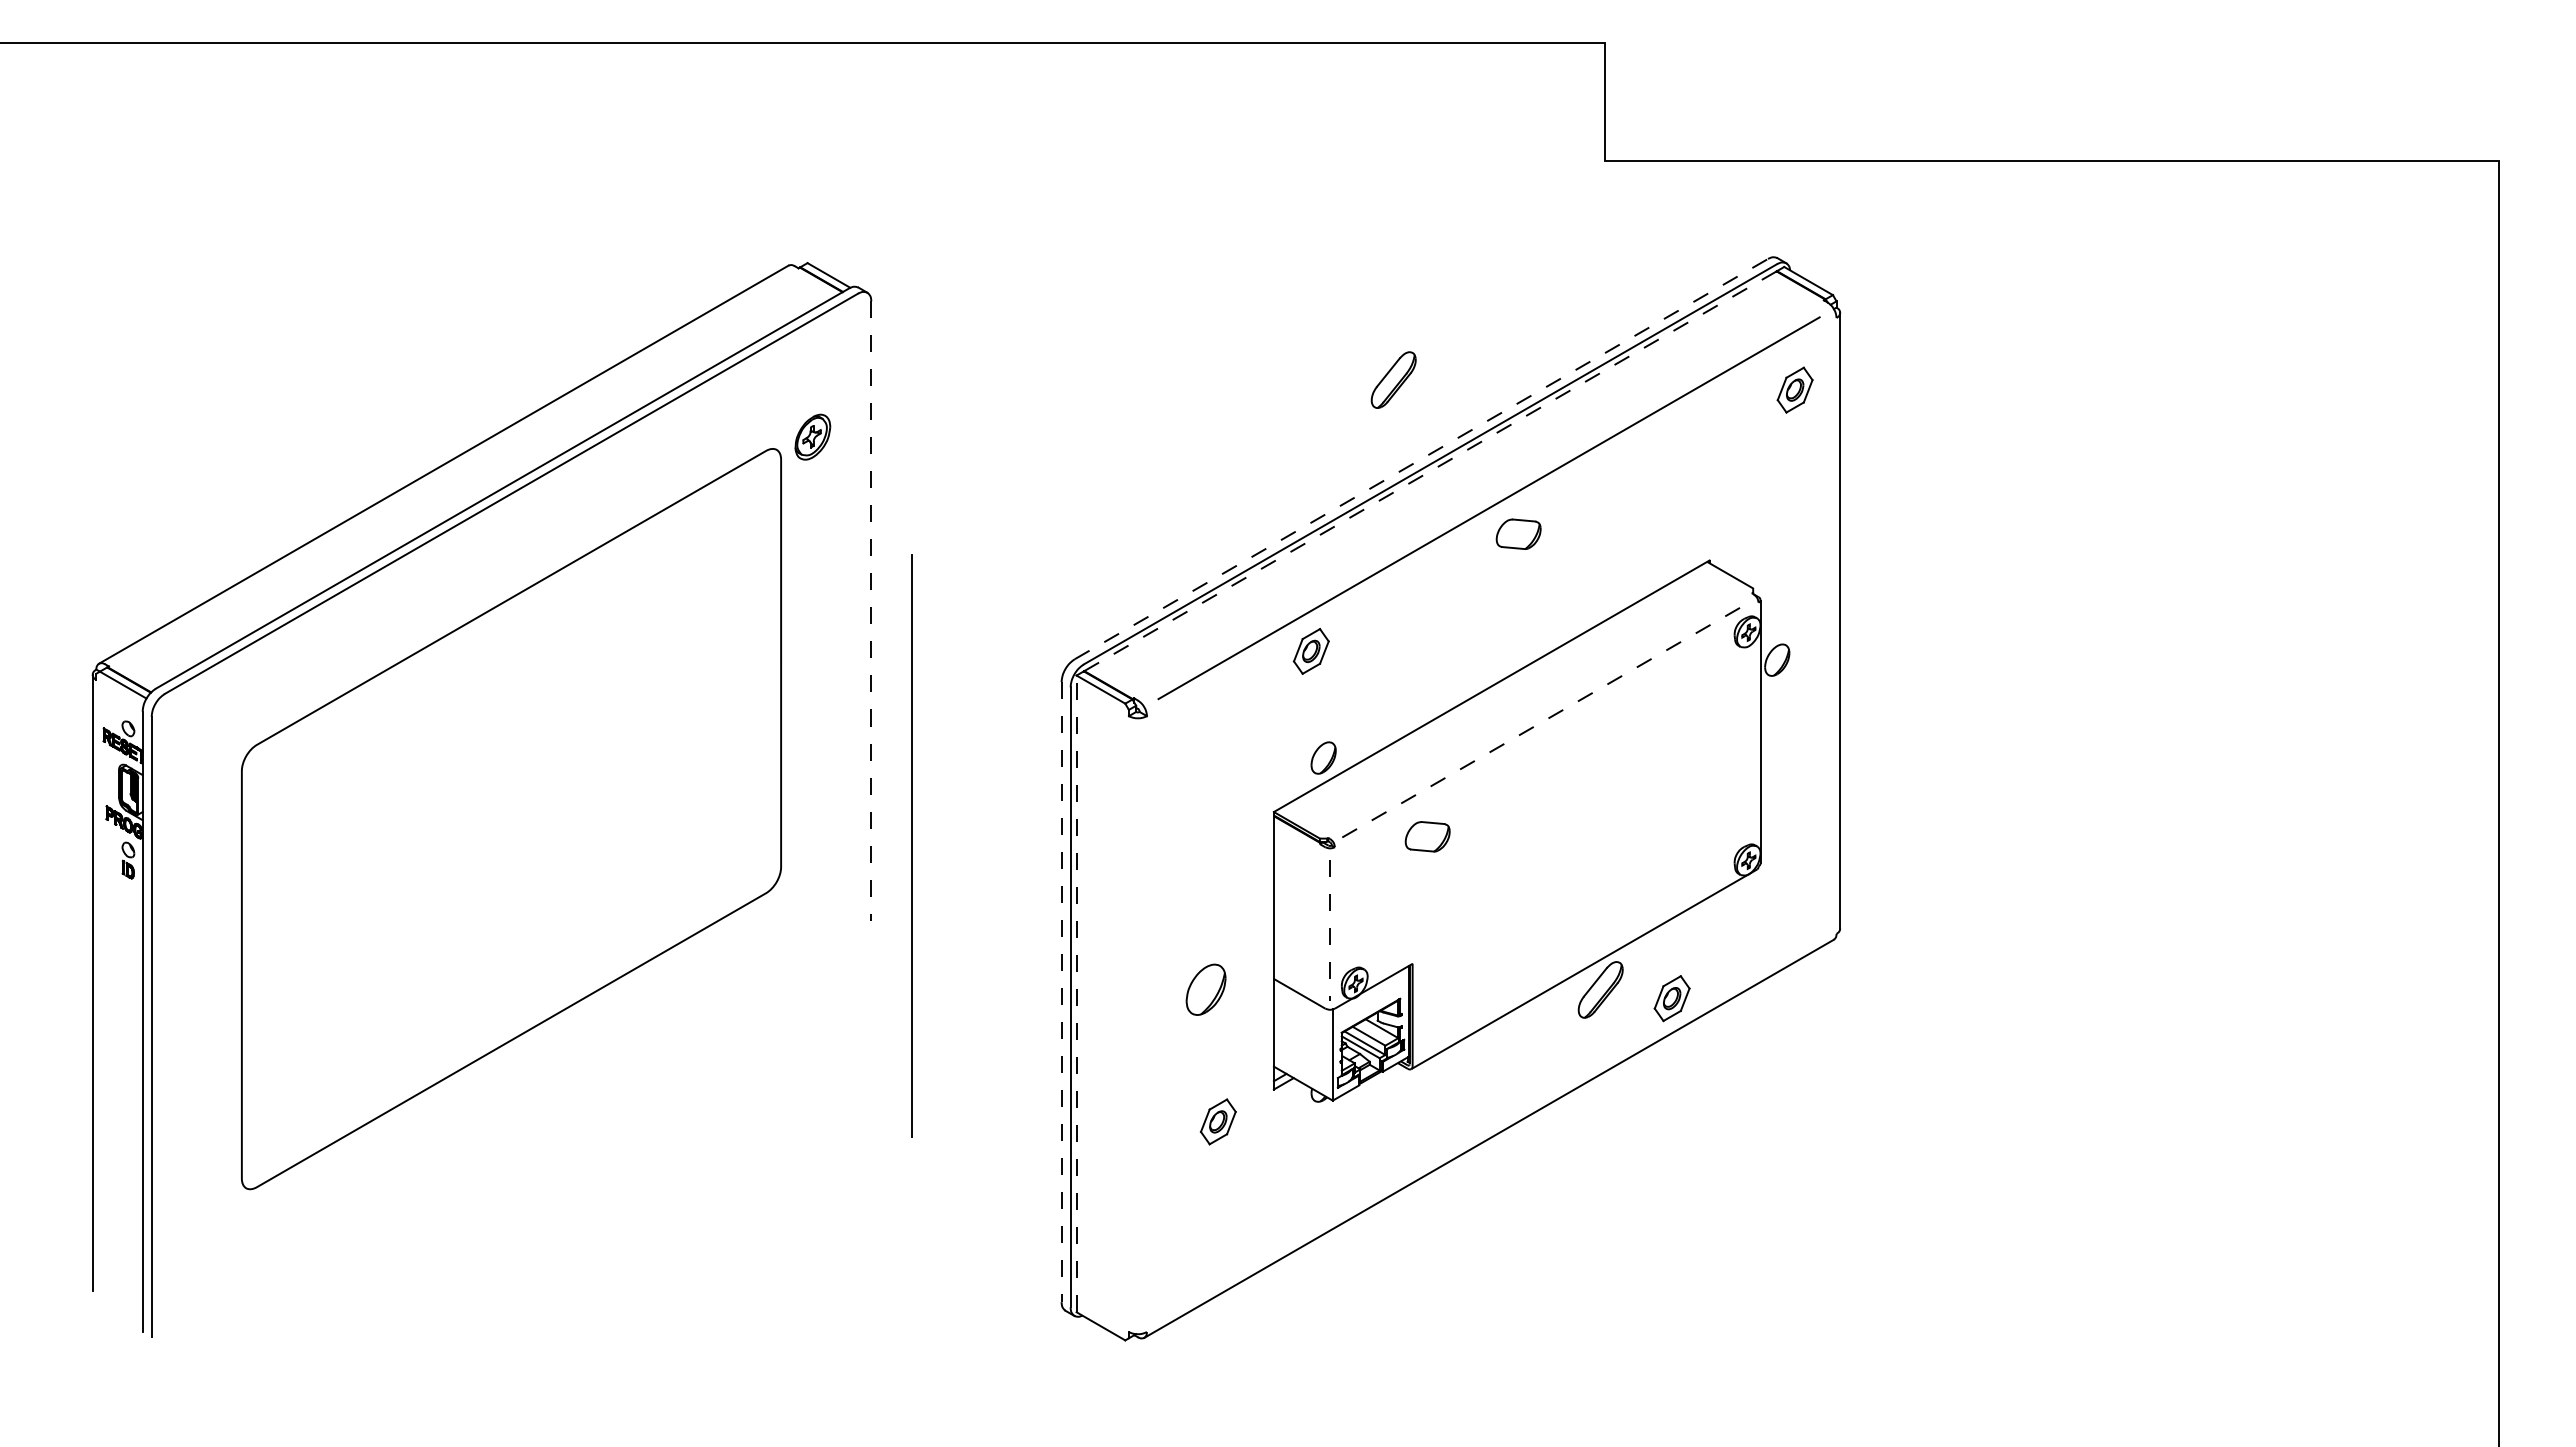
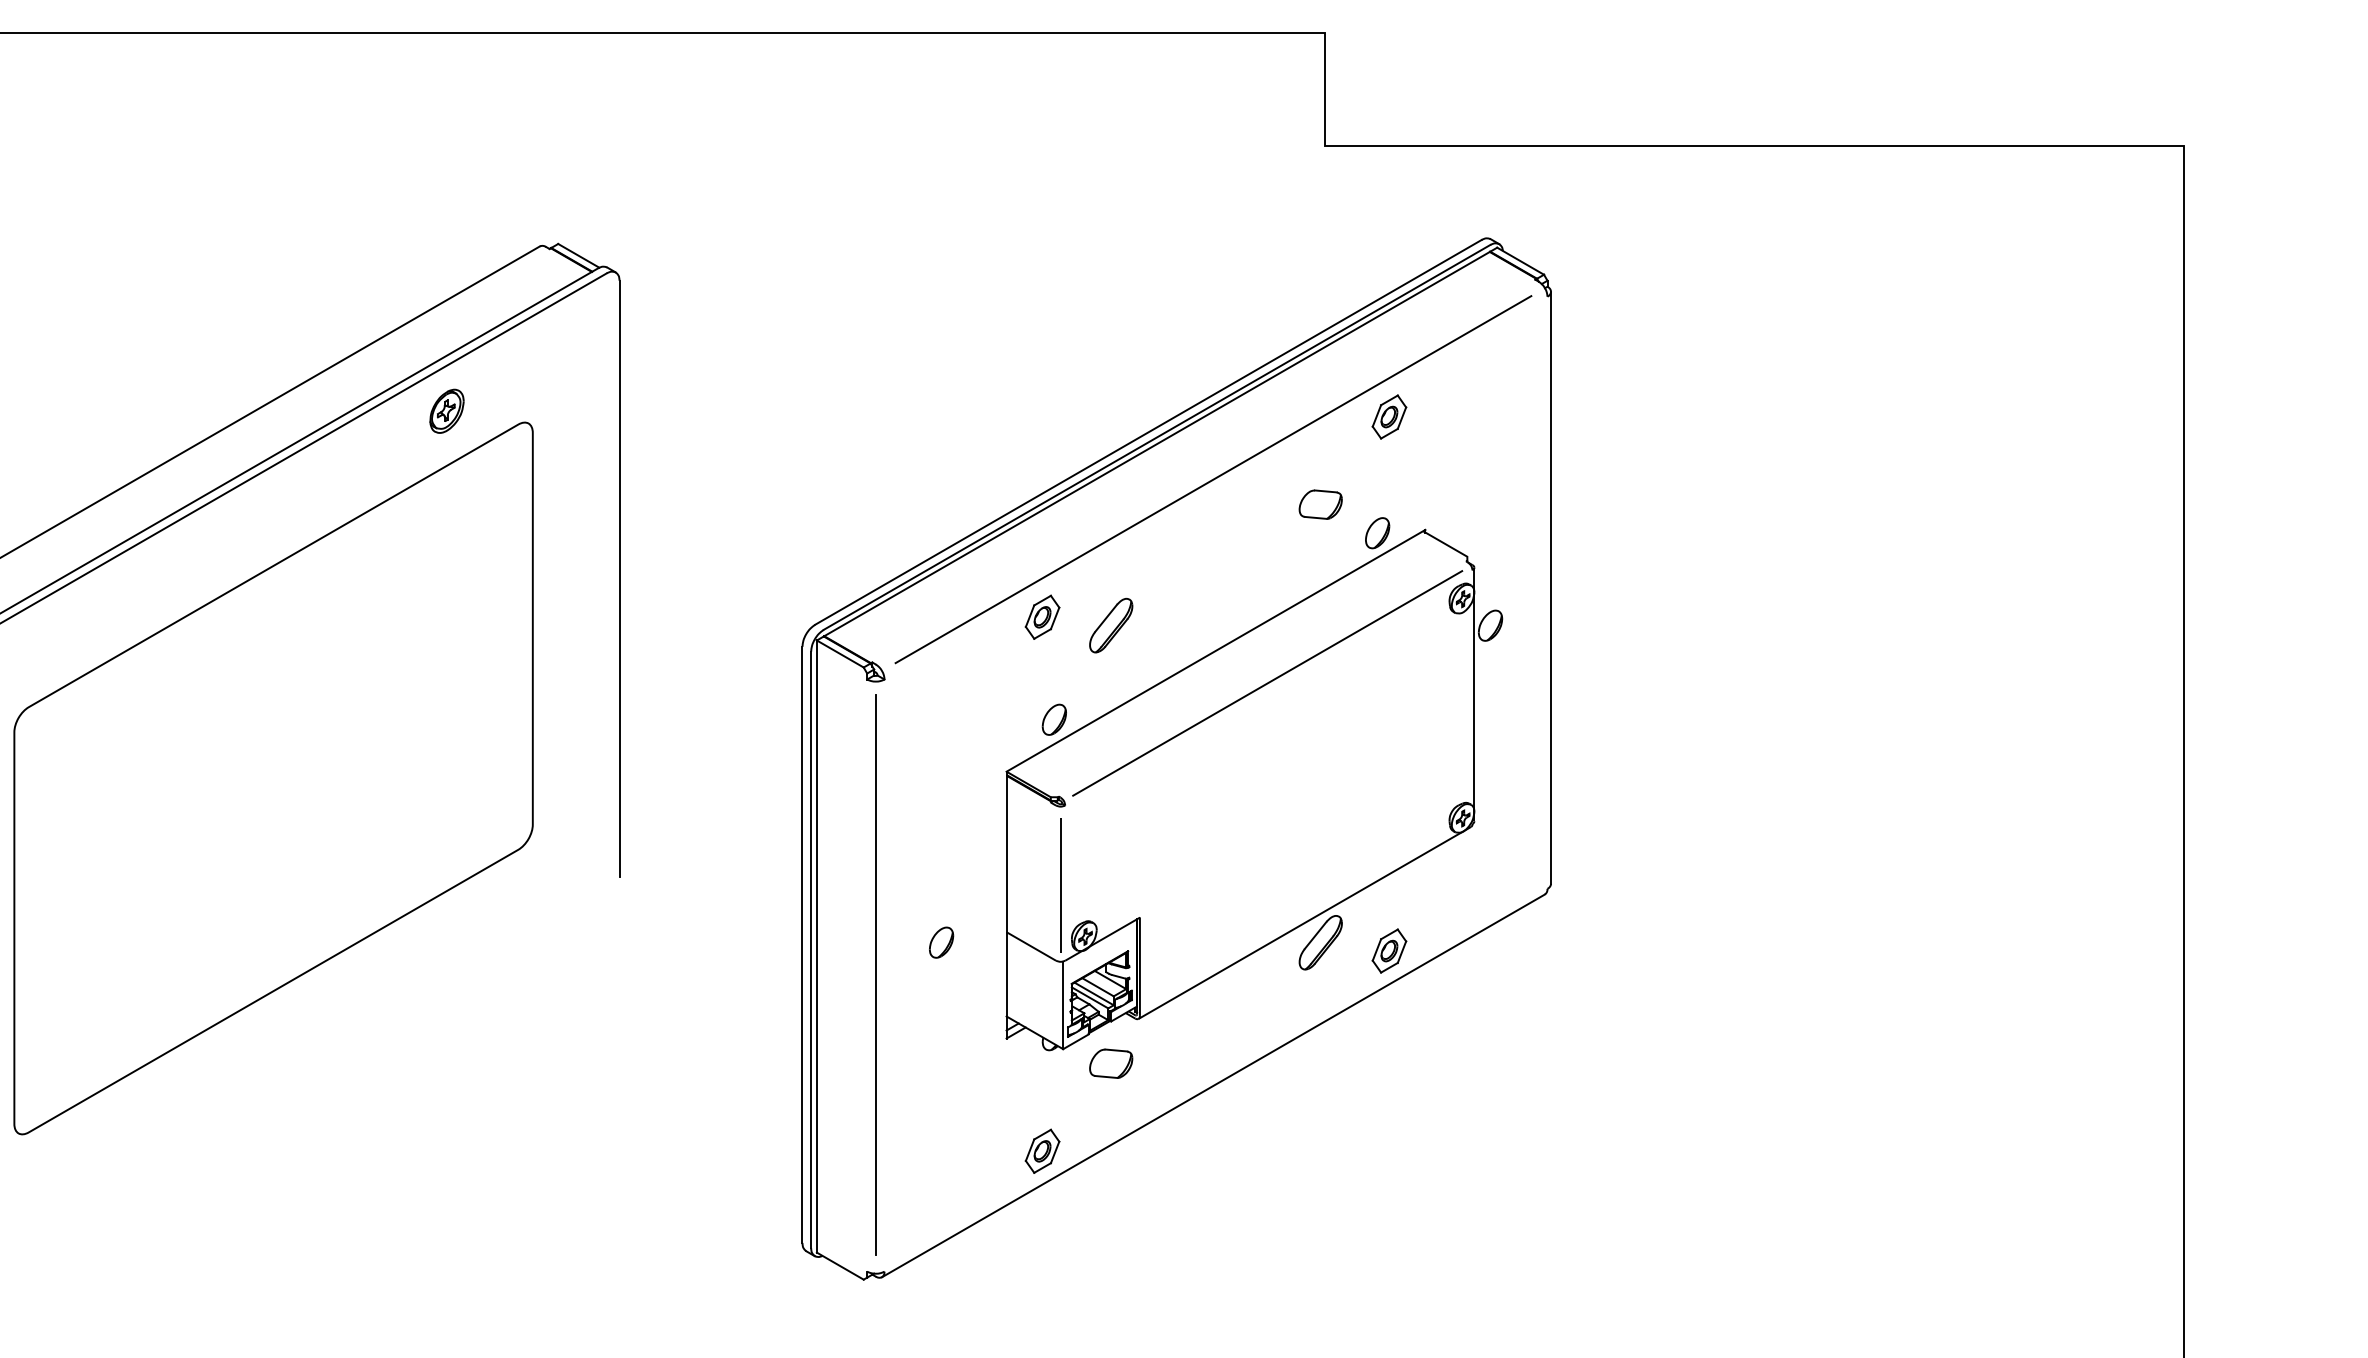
part: (1393, 379) -> (1110, 625), moved
part: (1794, 389) -> (1388, 416), moved
part: (812, 436) -> (446, 410), moved
line: (1421, 458) -> (1148, 431), dashed -> solid
line: (1430, 471) -> (1157, 444), dashed -> solid
part: (1518, 533) -> (1320, 503), moved
part: (1659, 563) -> (1377, 532), added
line: (871, 611) -> (619, 578), dashed -> solid
line: (1545, 720) -> (1267, 683), dashed -> solid
part: (1427, 836) -> (1110, 1063), moved
line: (911, 845) -> (875, 974), moved
line: (1330, 930) -> (1060, 885), dashed -> solid
part: (1206, 989) -> (941, 942), size x0.62
line: (1061, 992) -> (802, 945), dashed -> solid
line: (1076, 993) -> (816, 946), dashed -> solid
part: (1218, 1121) -> (1042, 1150), moved

